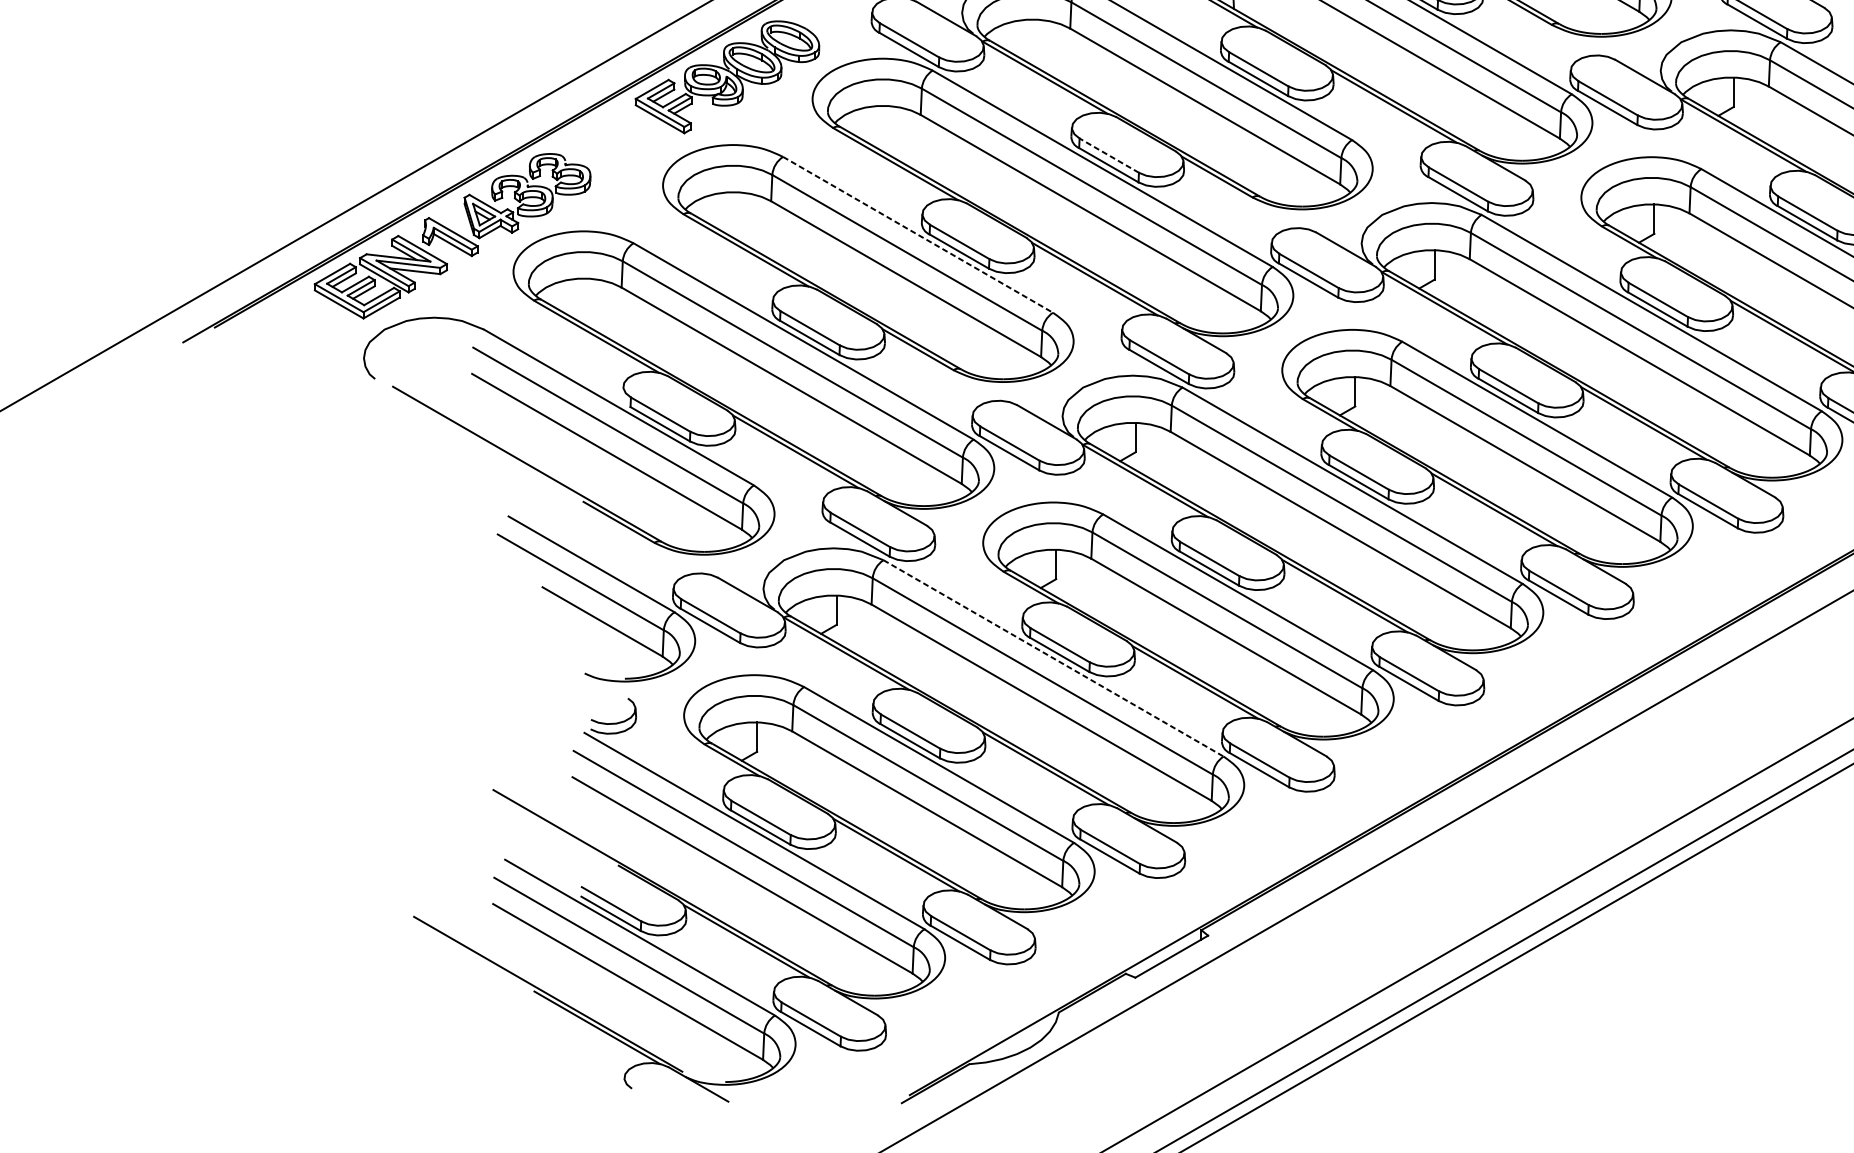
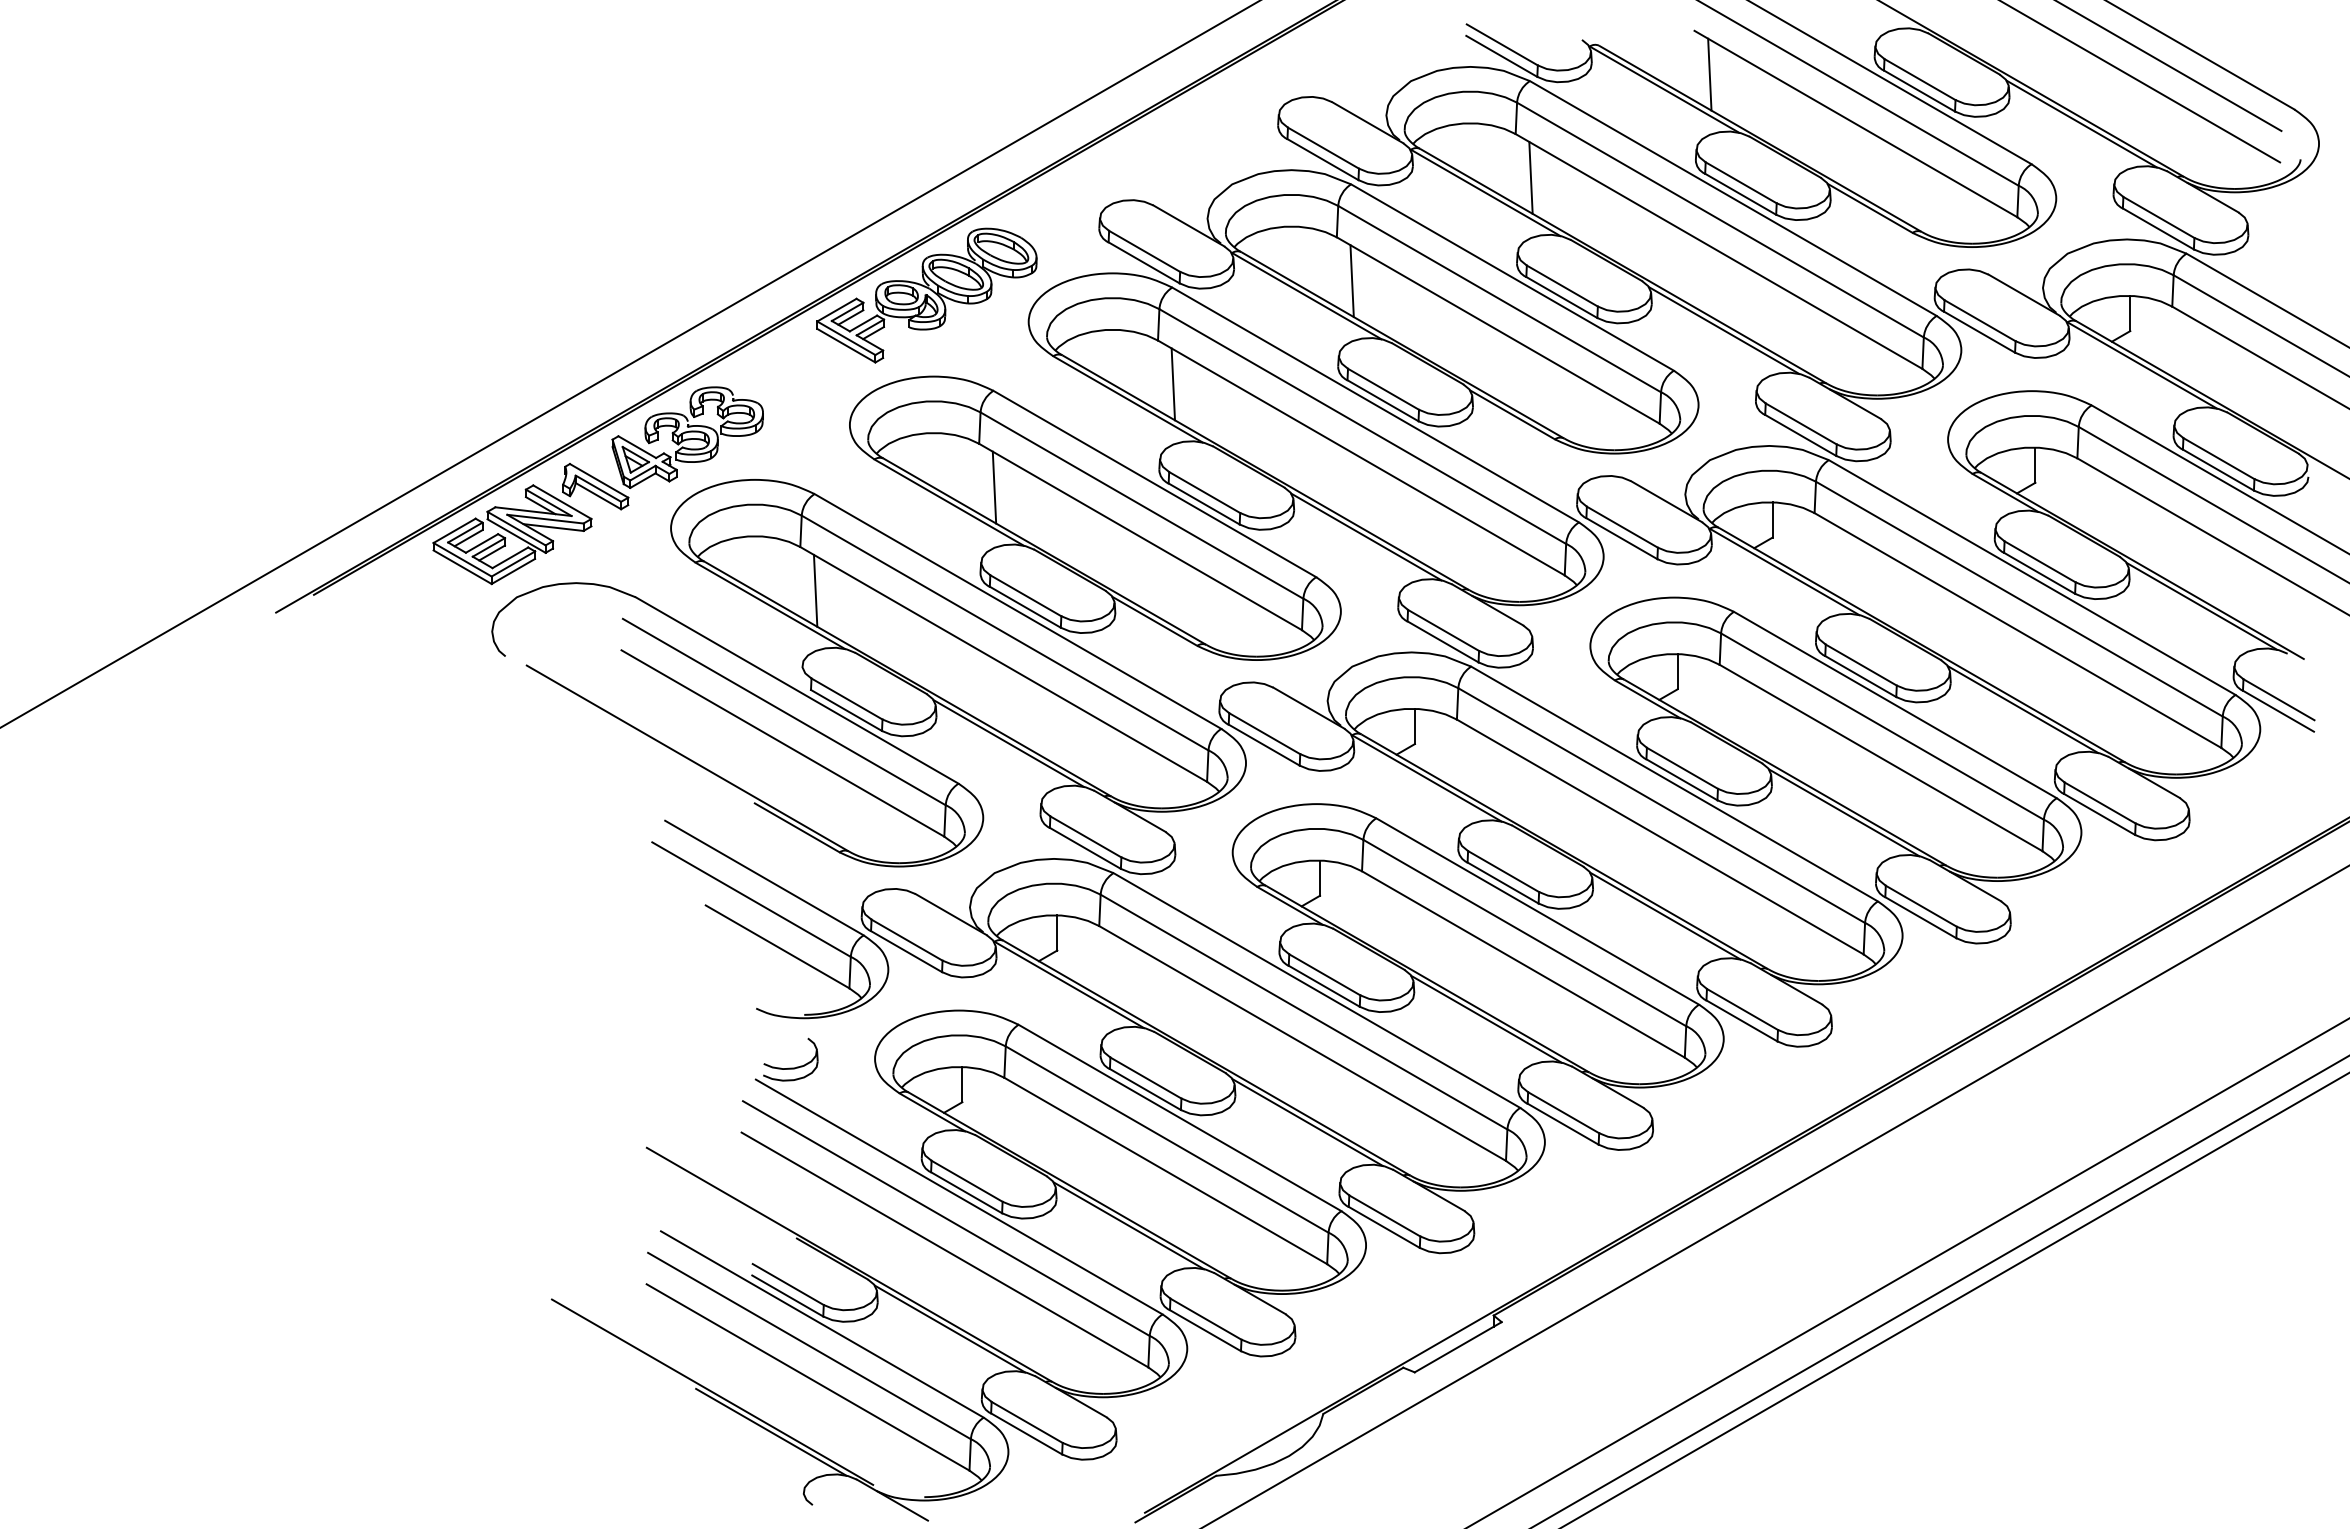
line: (1082, 65) -> (1351, 281), added
line: (932, 151) -> (1172, 384), added
line: (1109, 155) -> (1383, 389), dashed -> solid
line: (918, 235) -> (1155, 484), dashed -> solid
line: (783, 237) -> (994, 487), added
line: (634, 323) -> (815, 590), added
line: (1053, 658) -> (1316, 990), dashed -> solid

